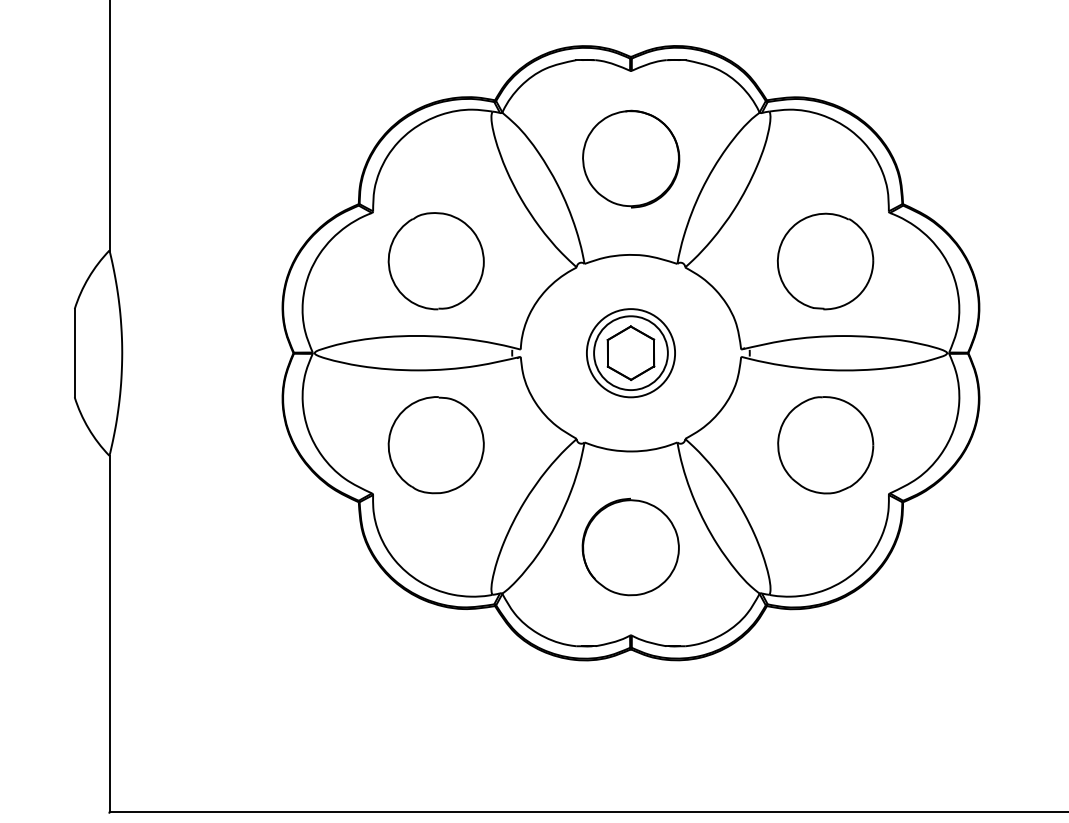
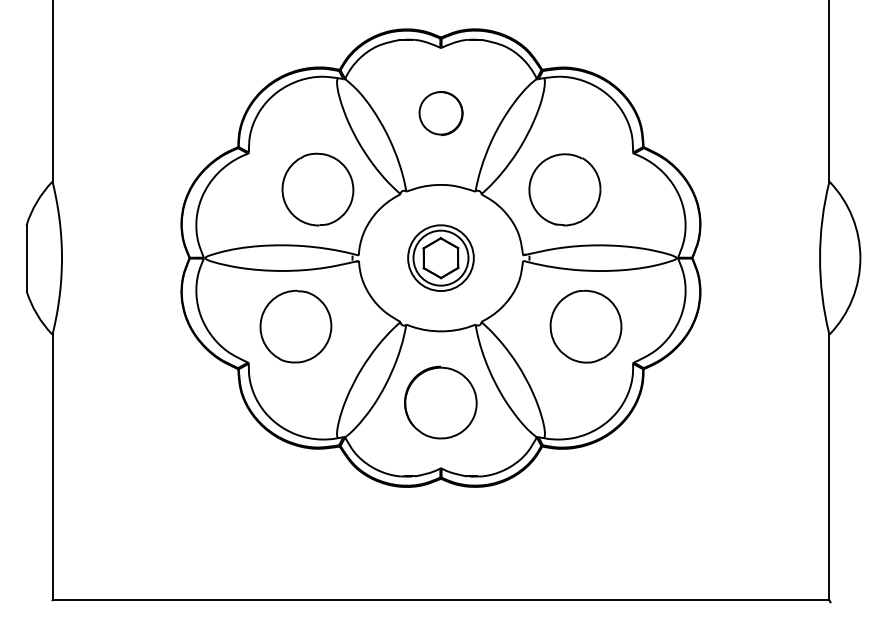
part: (630, 159) -> (440, 113), size x0.6
part: (435, 261) -> (317, 189), moved
part: (824, 261) -> (564, 189), moved

